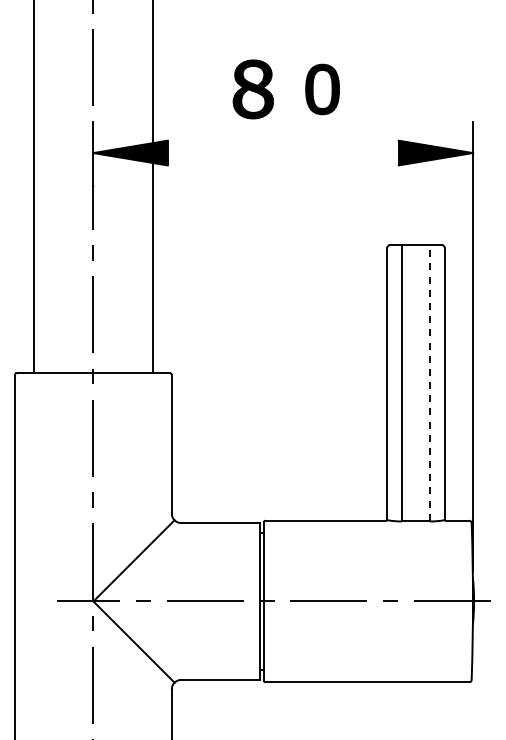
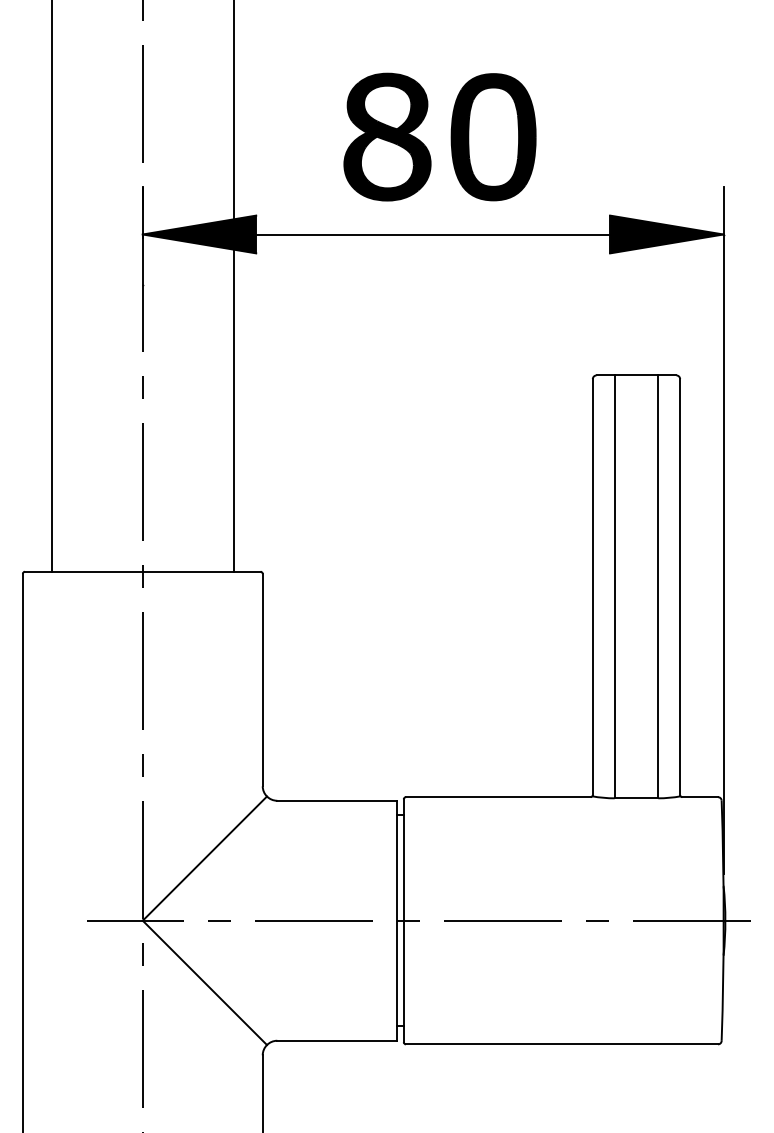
part: (253, 89) -> (387, 137), size x1.43
part: (322, 89) -> (493, 137), size x1.67
line: (282, 153) -> (432, 235), added
line: (430, 382) -> (658, 585), dashed -> solid

